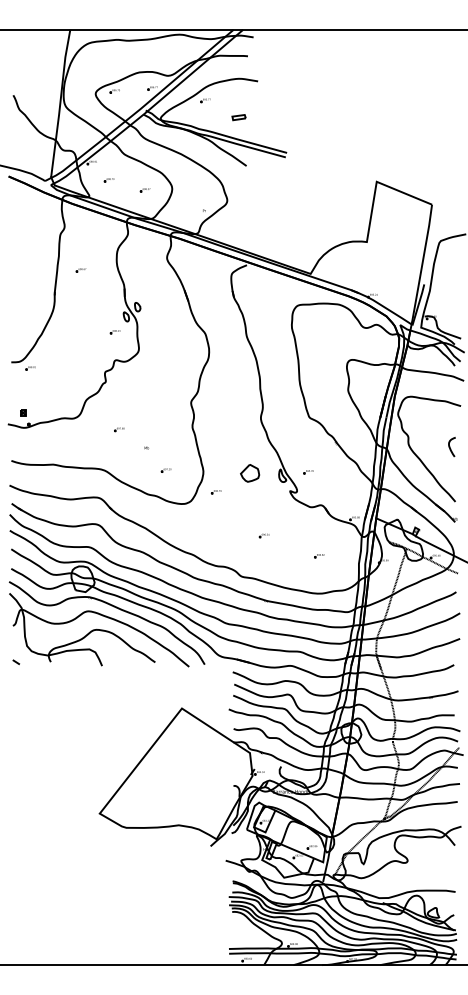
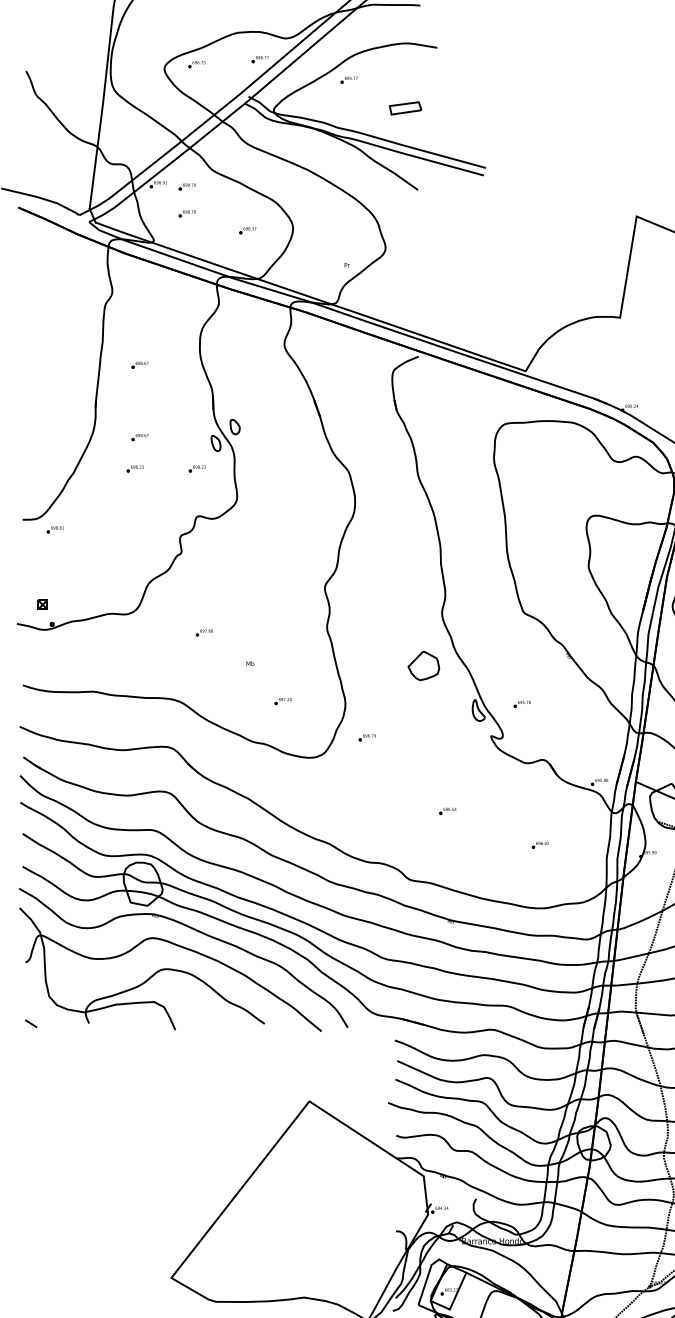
part: (238, 117) -> (404, 108), size x1.4
part: (108, 164) -> (186, 187), added
part: (80, 313) -> (138, 437), added
part: (77, 332) -> (133, 469), added
part: (250, 473) -> (424, 666), moved

